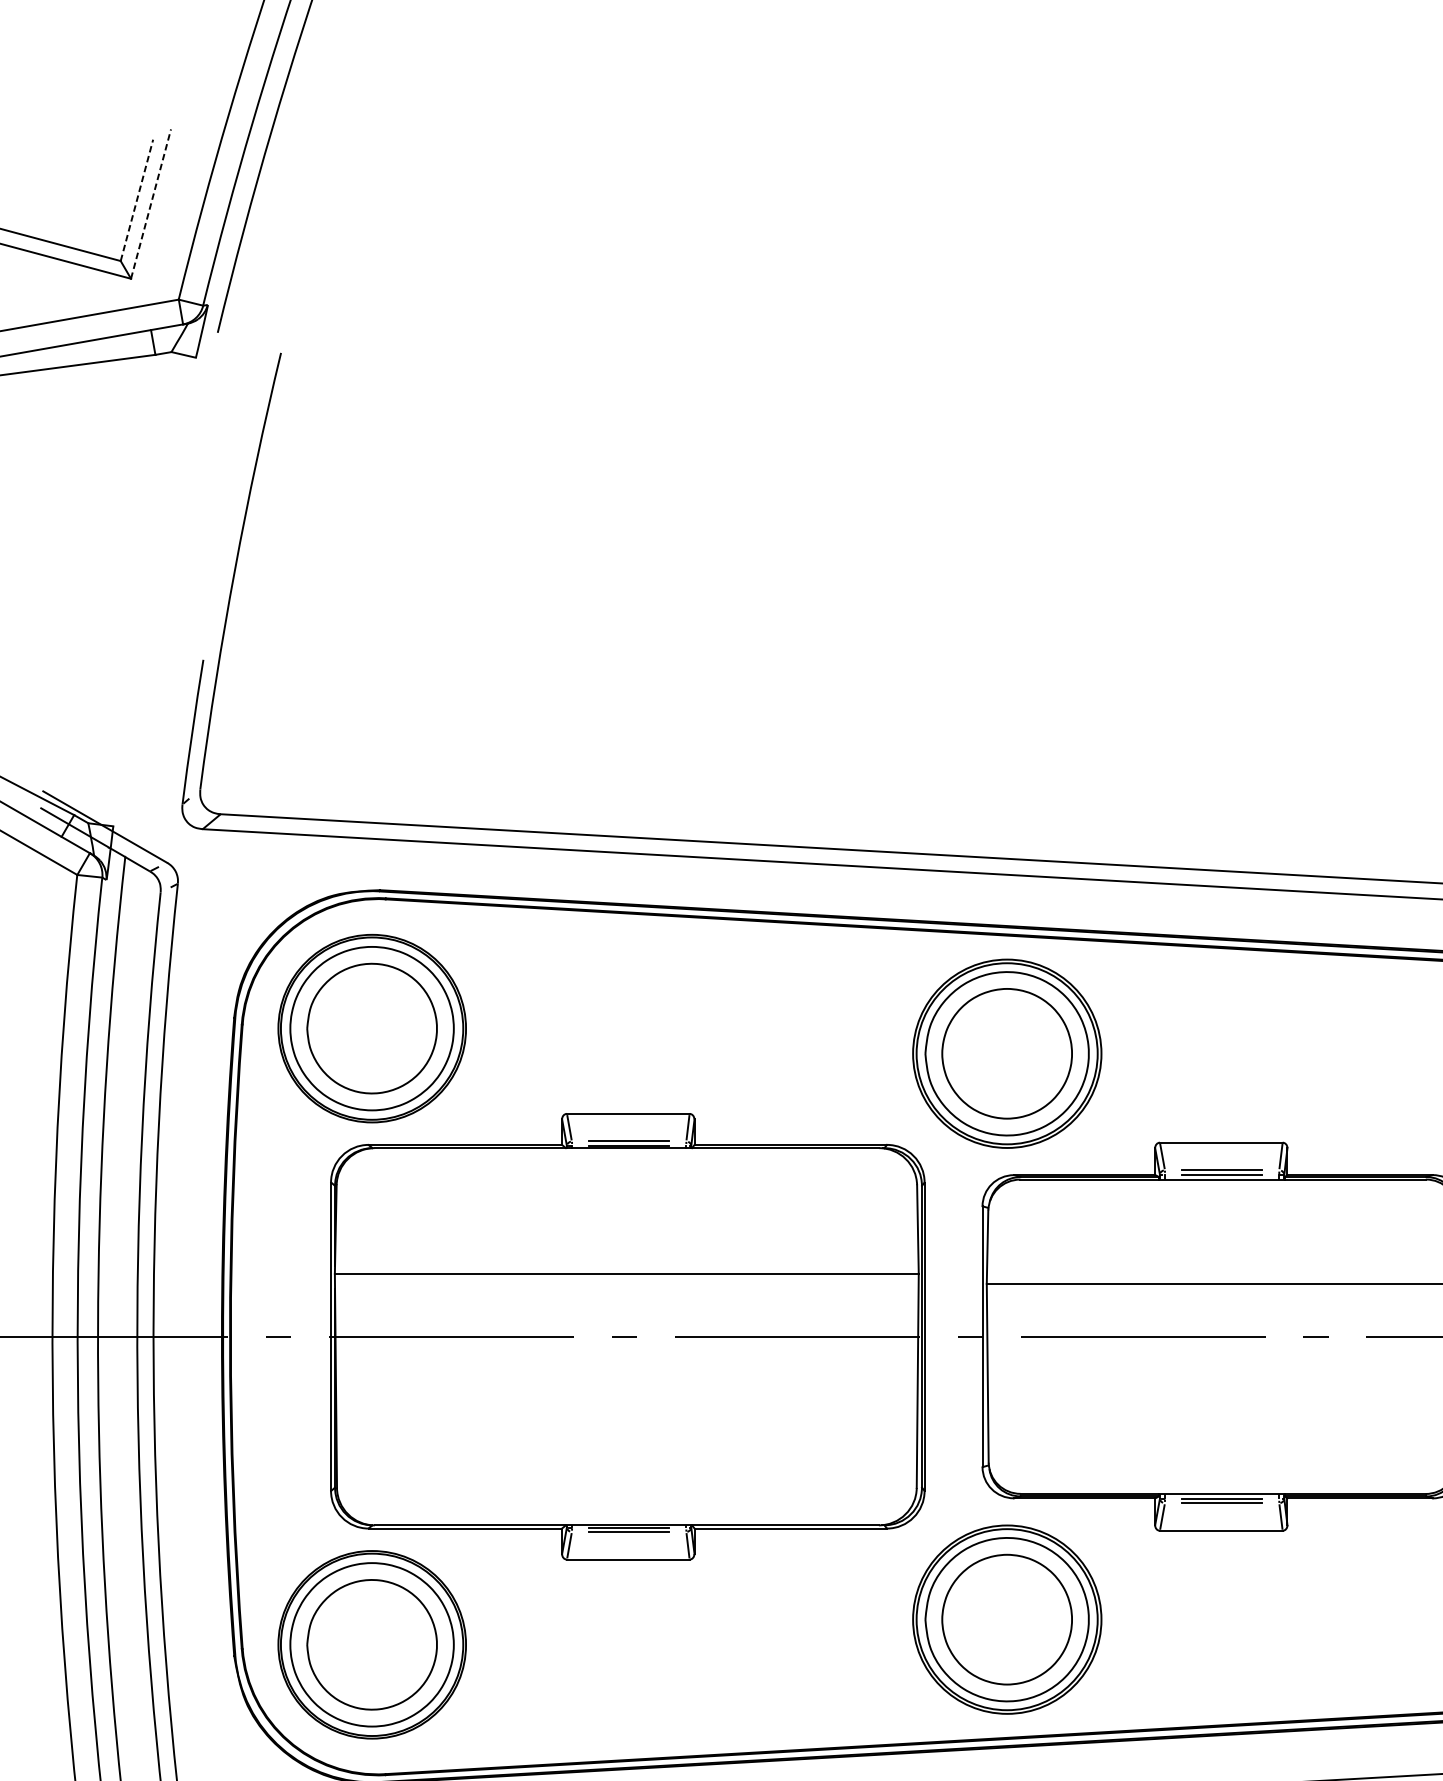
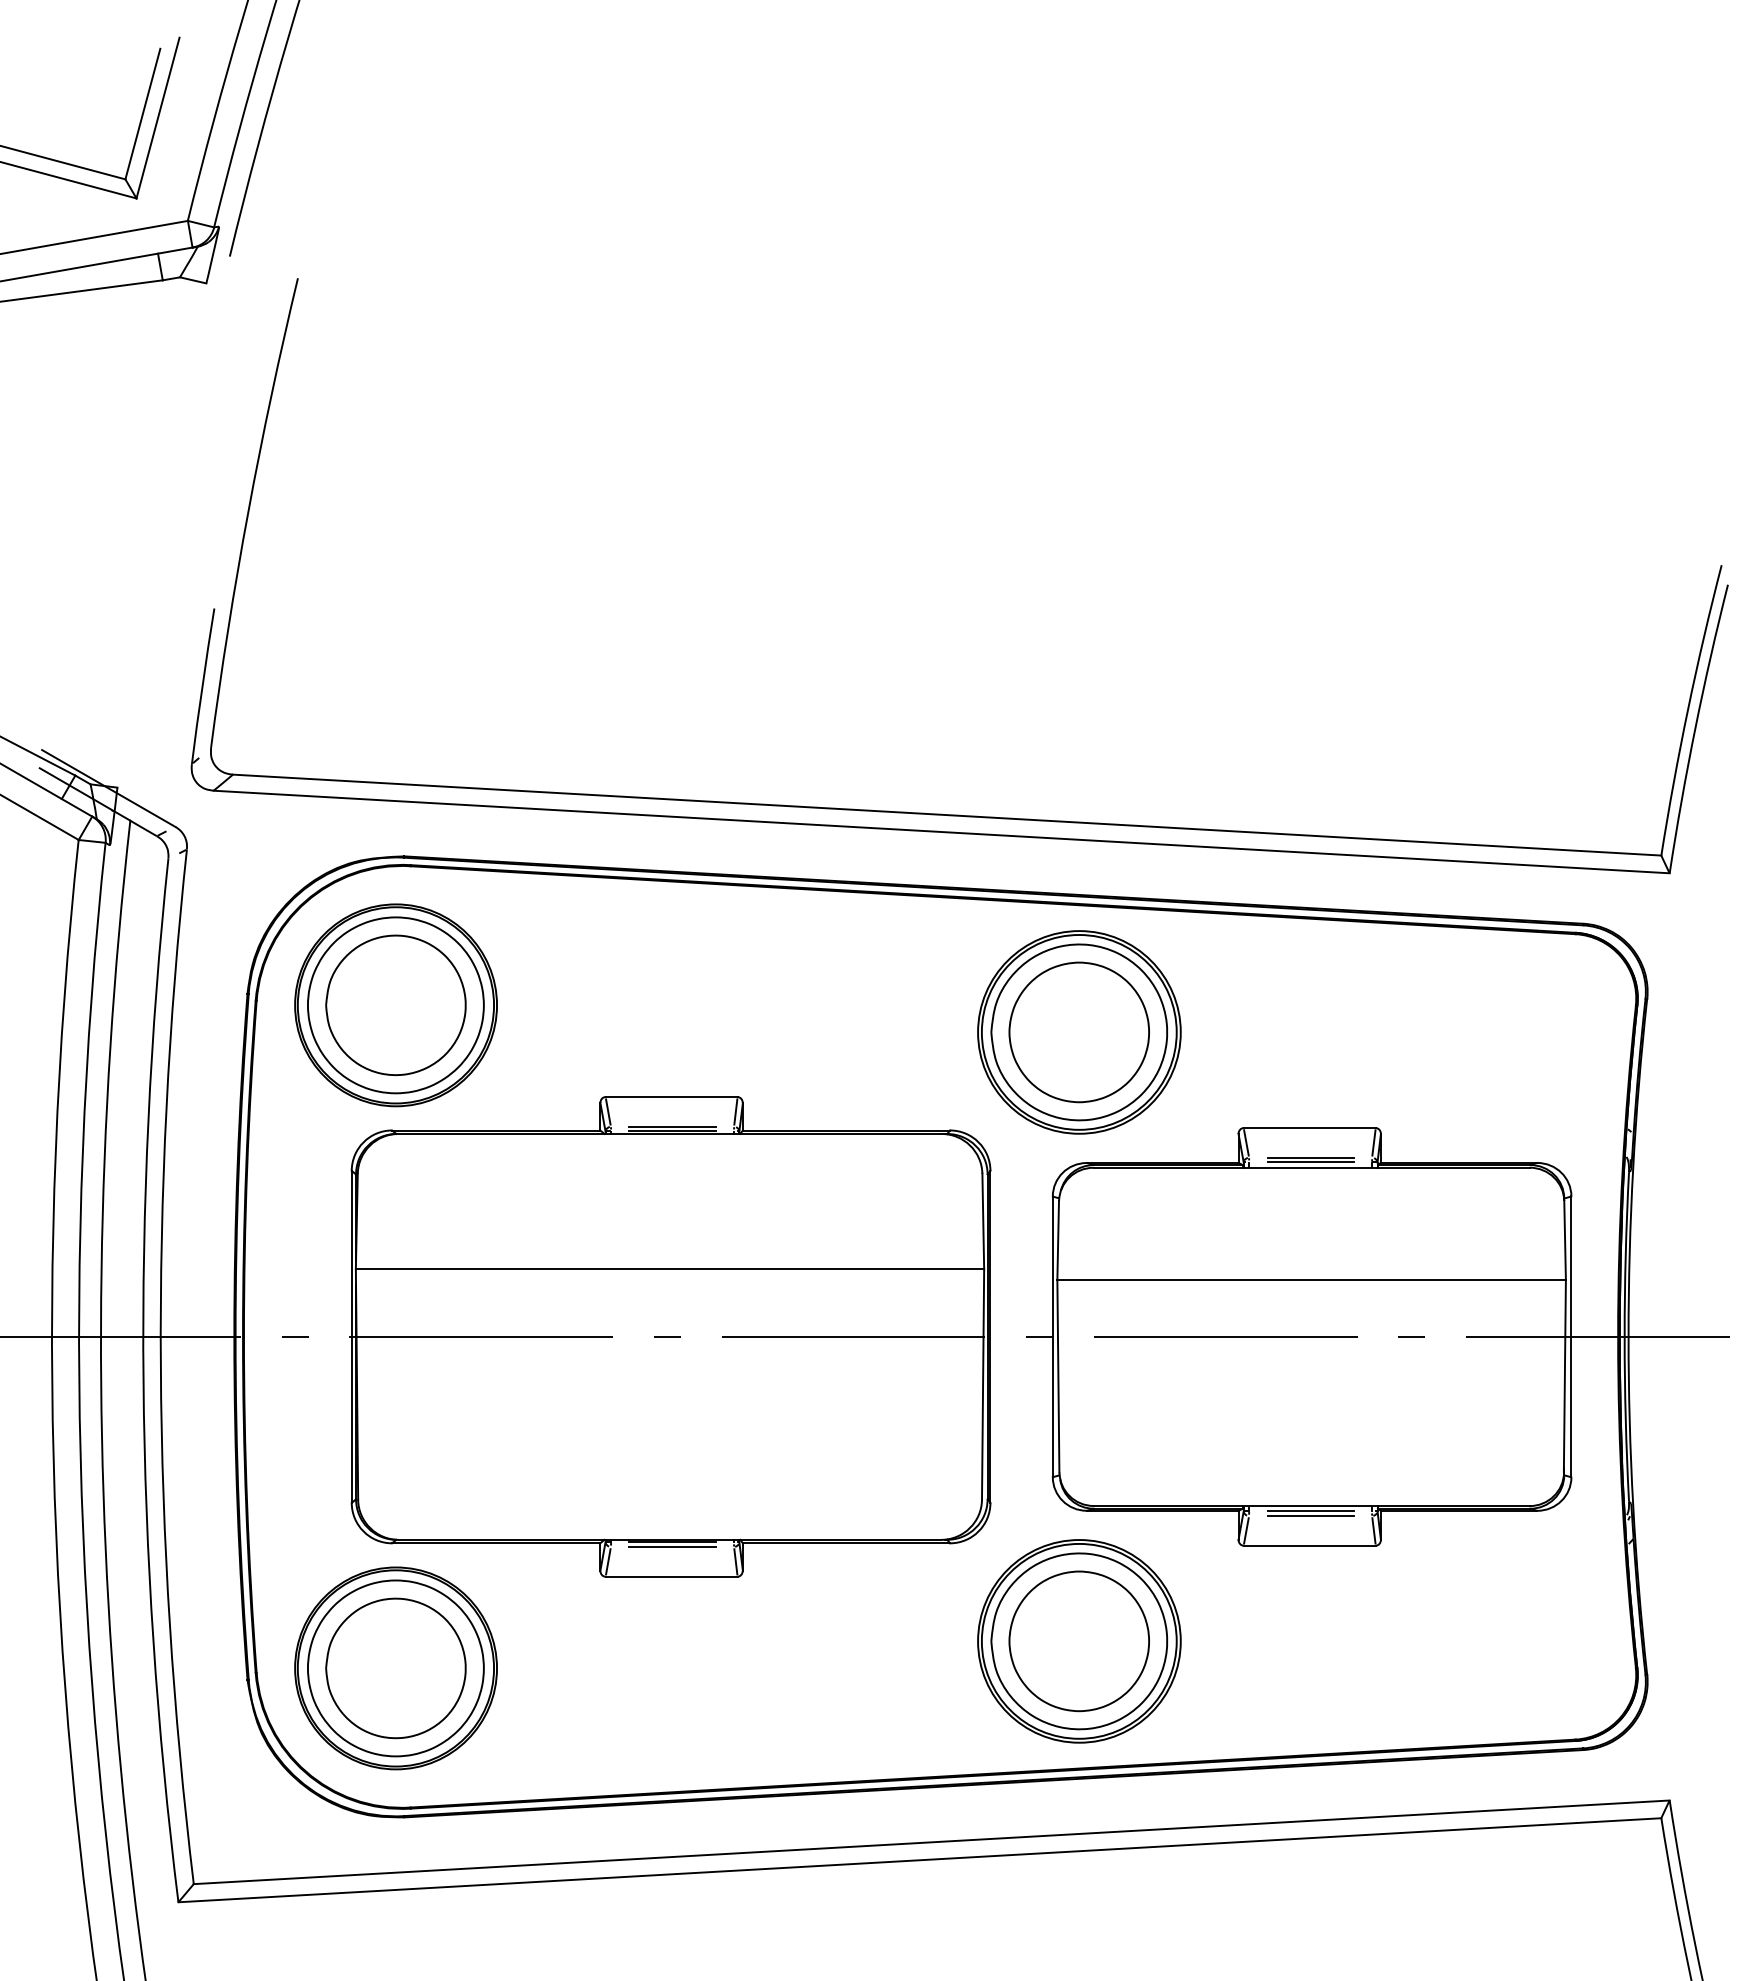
line: (136, 200) -> (142, 114), dashed -> solid
line: (151, 203) -> (158, 117), dashed -> solid

